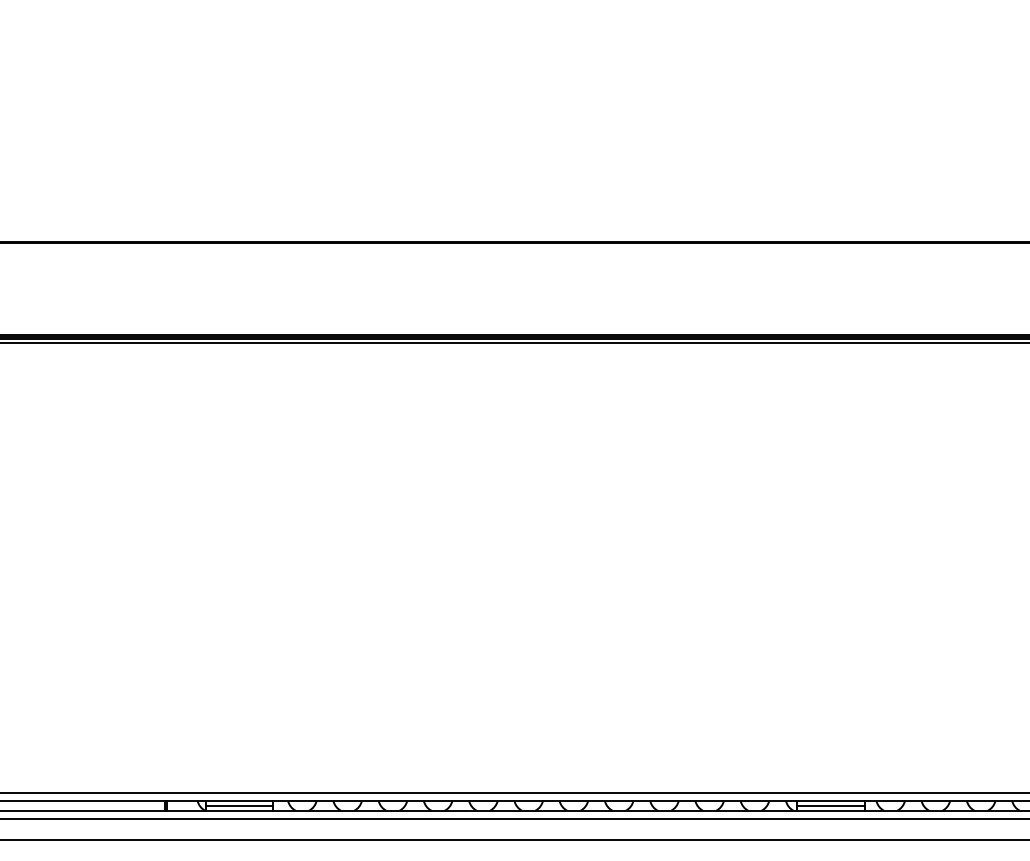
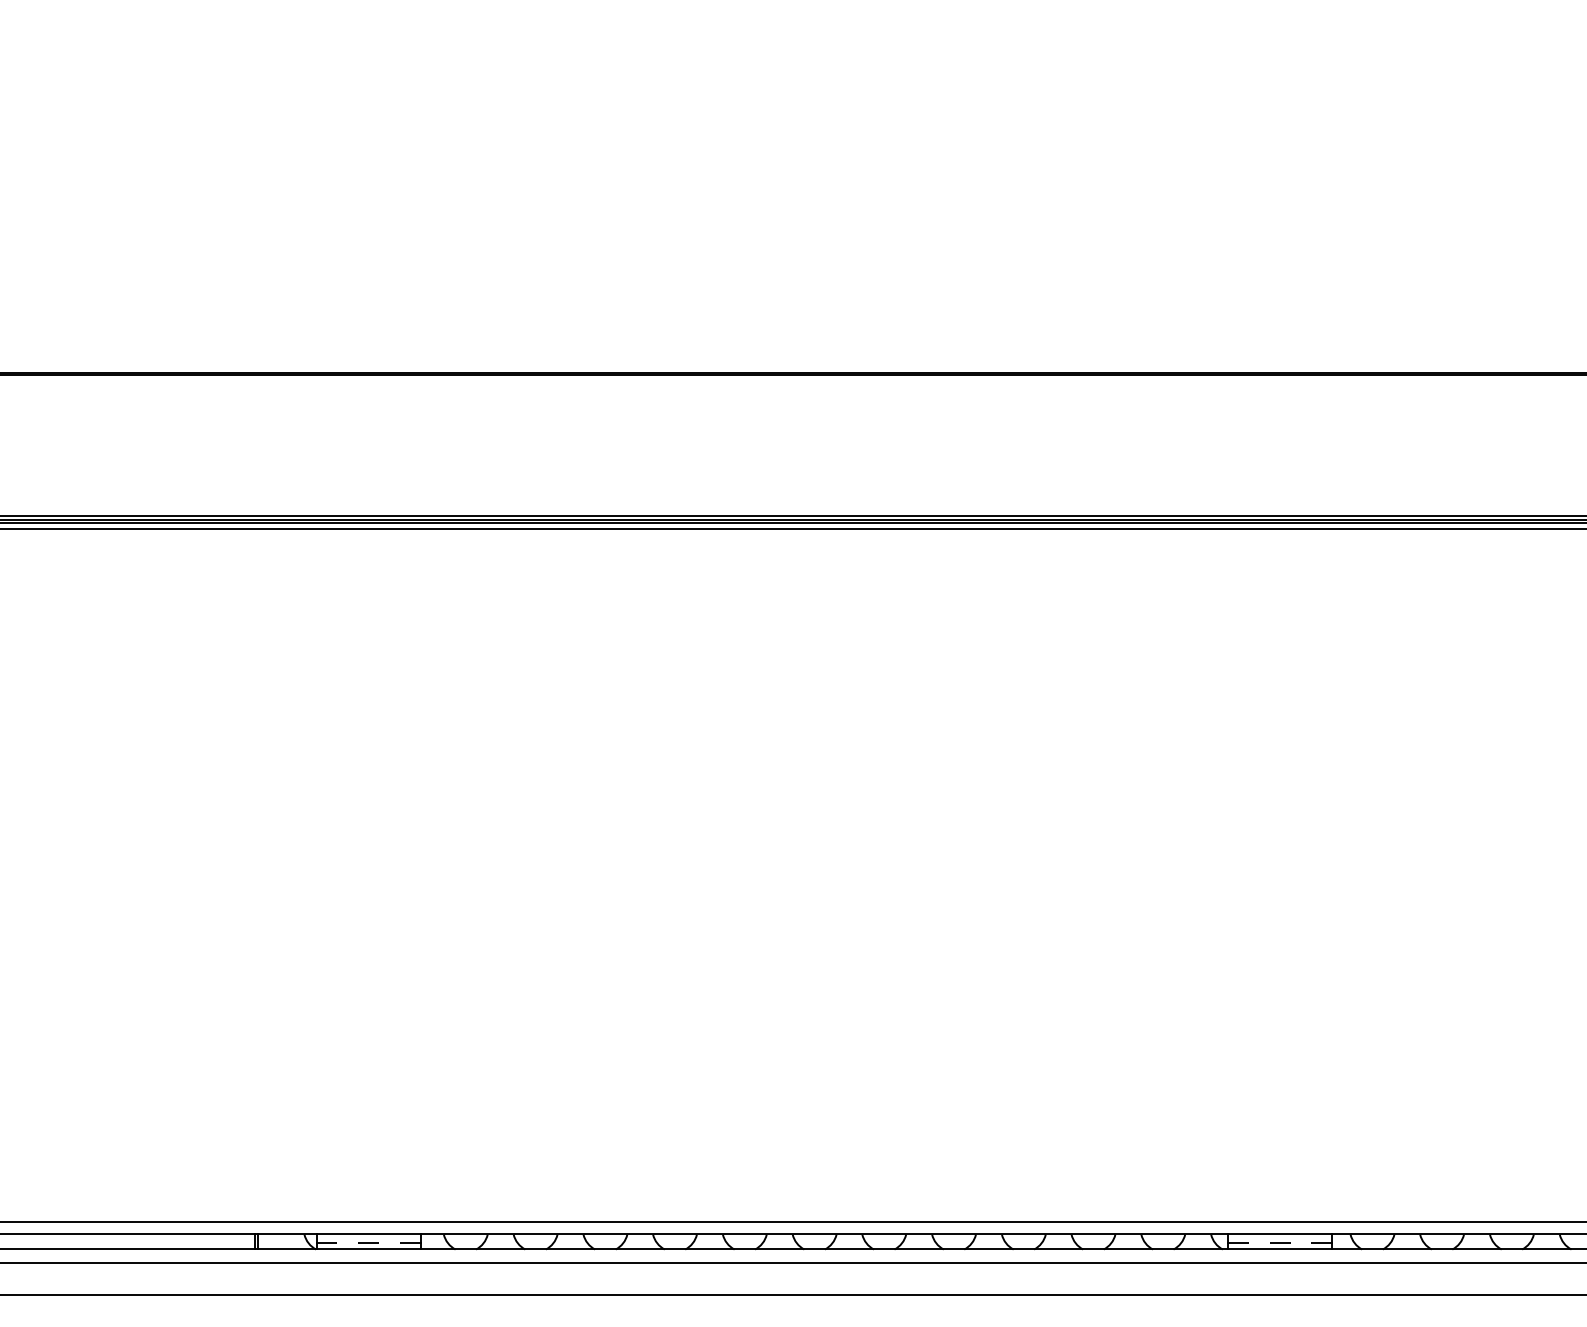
line: (239, 806) -> (368, 1242), solid -> dashed
line: (830, 806) -> (1279, 1242), solid -> dashed

